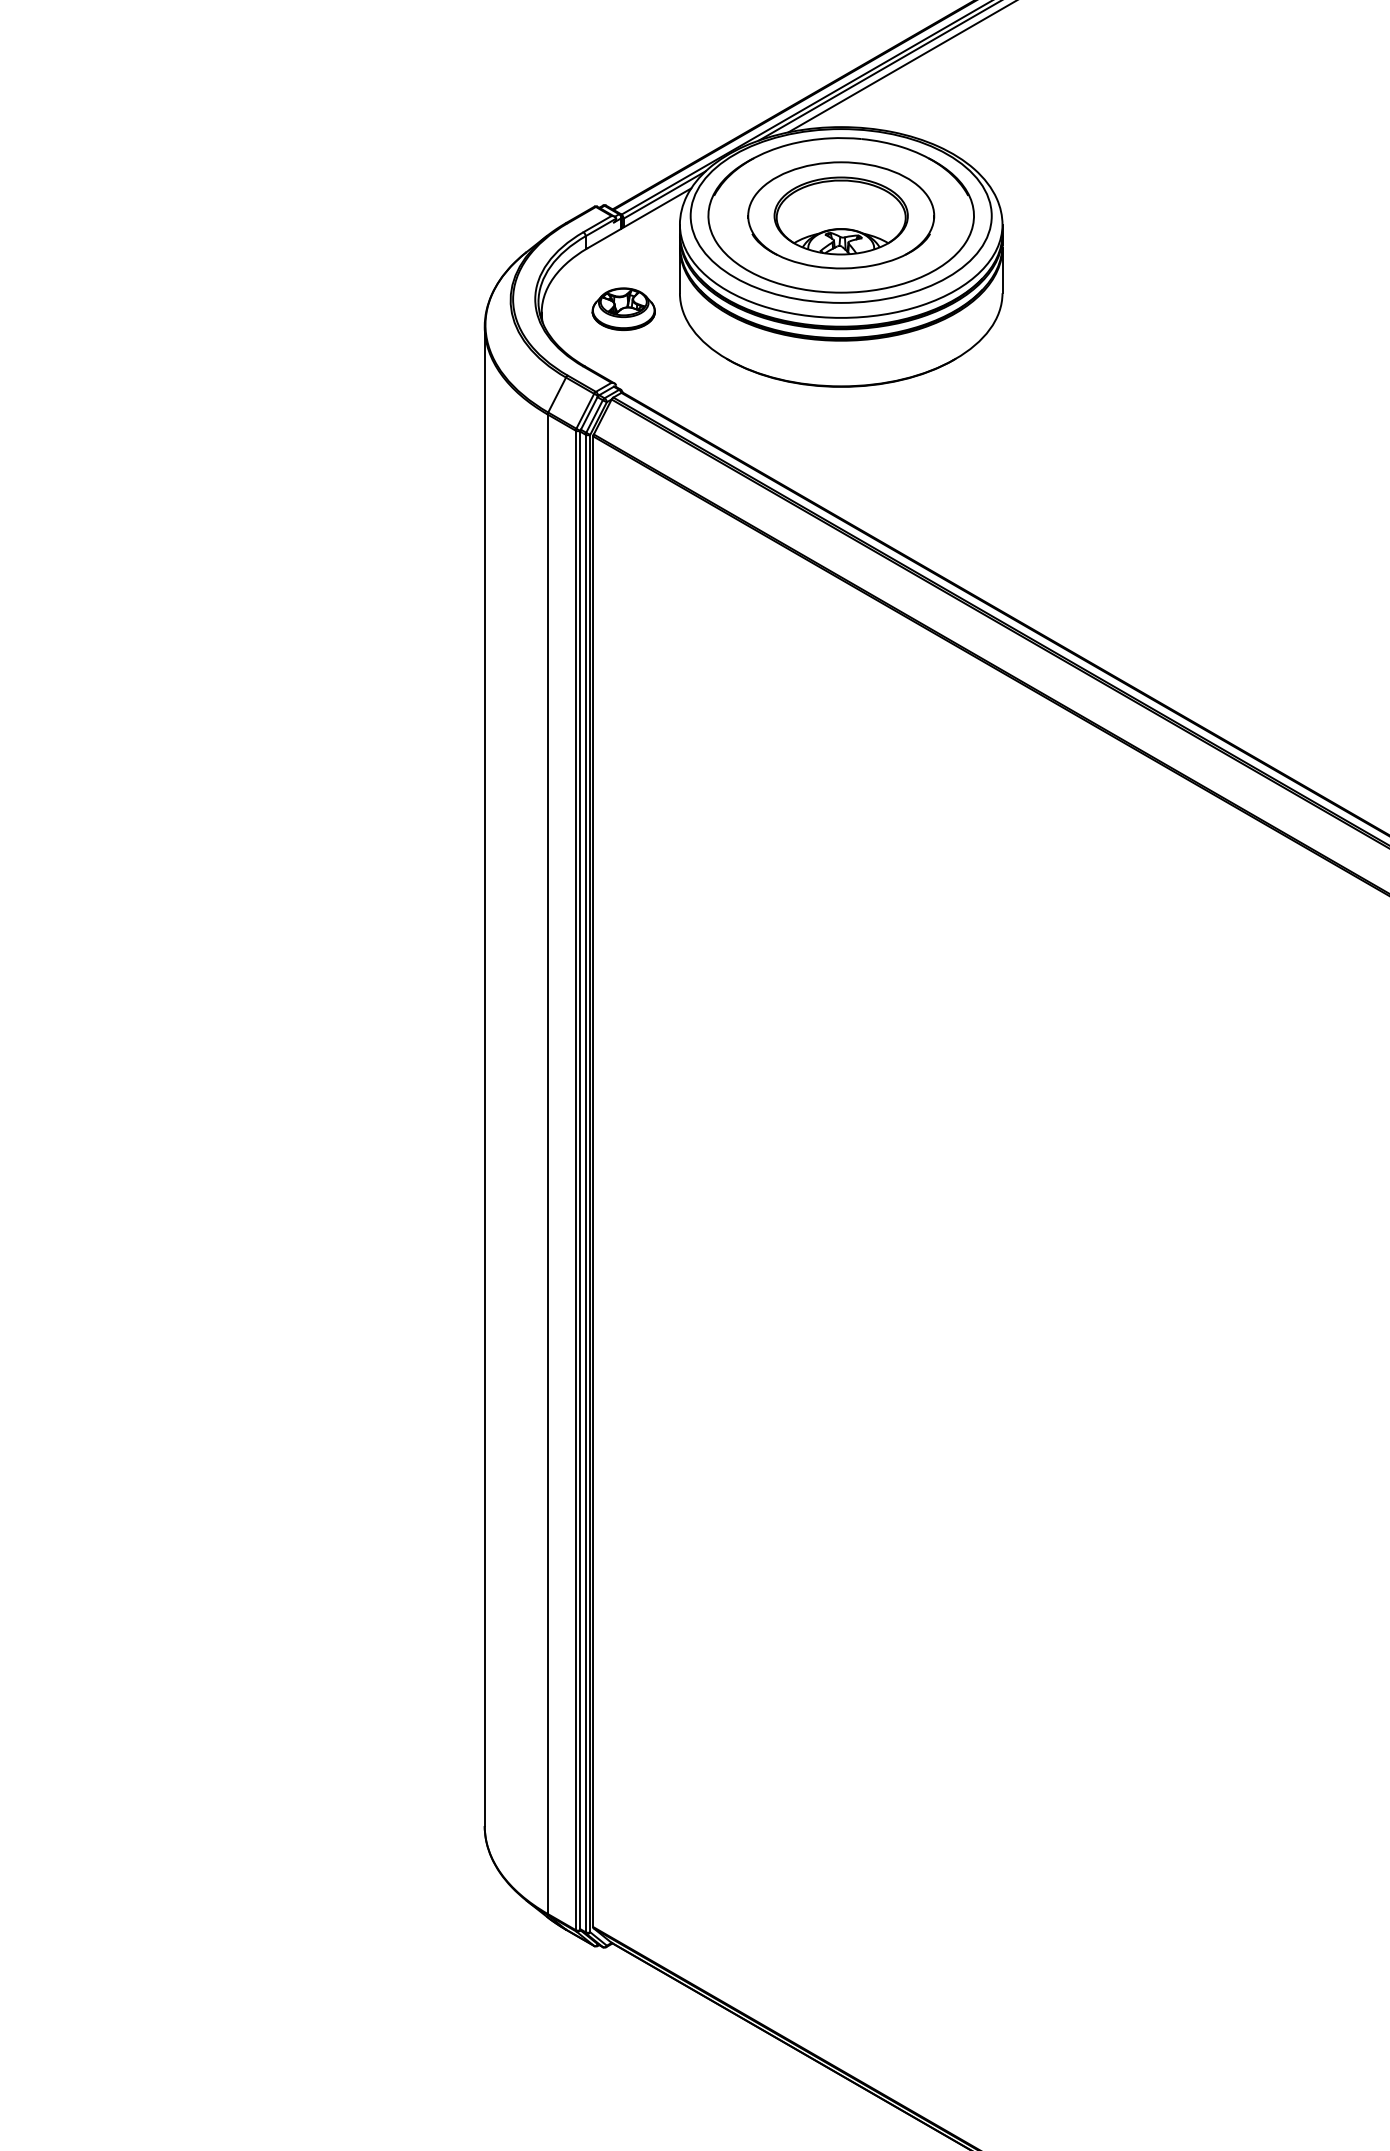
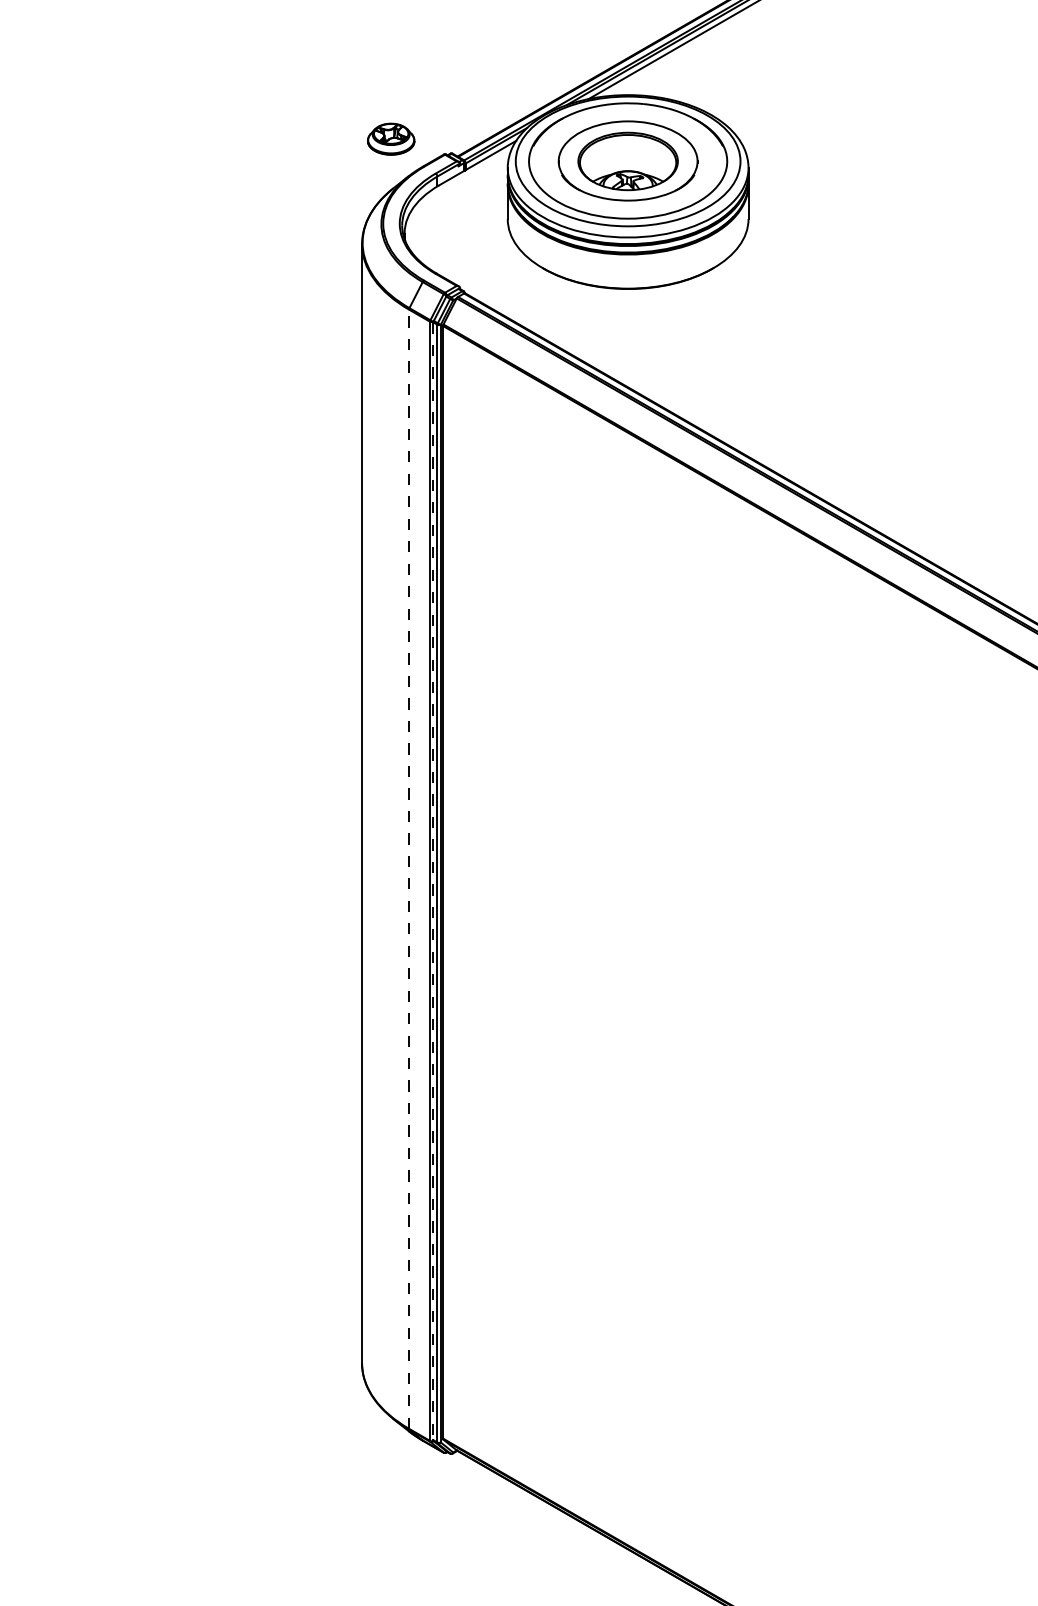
part: (623, 308) -> (390, 138), moved
line: (547, 1164) -> (408, 869), solid -> dashed
line: (580, 1180) -> (433, 881), solid -> dashed

